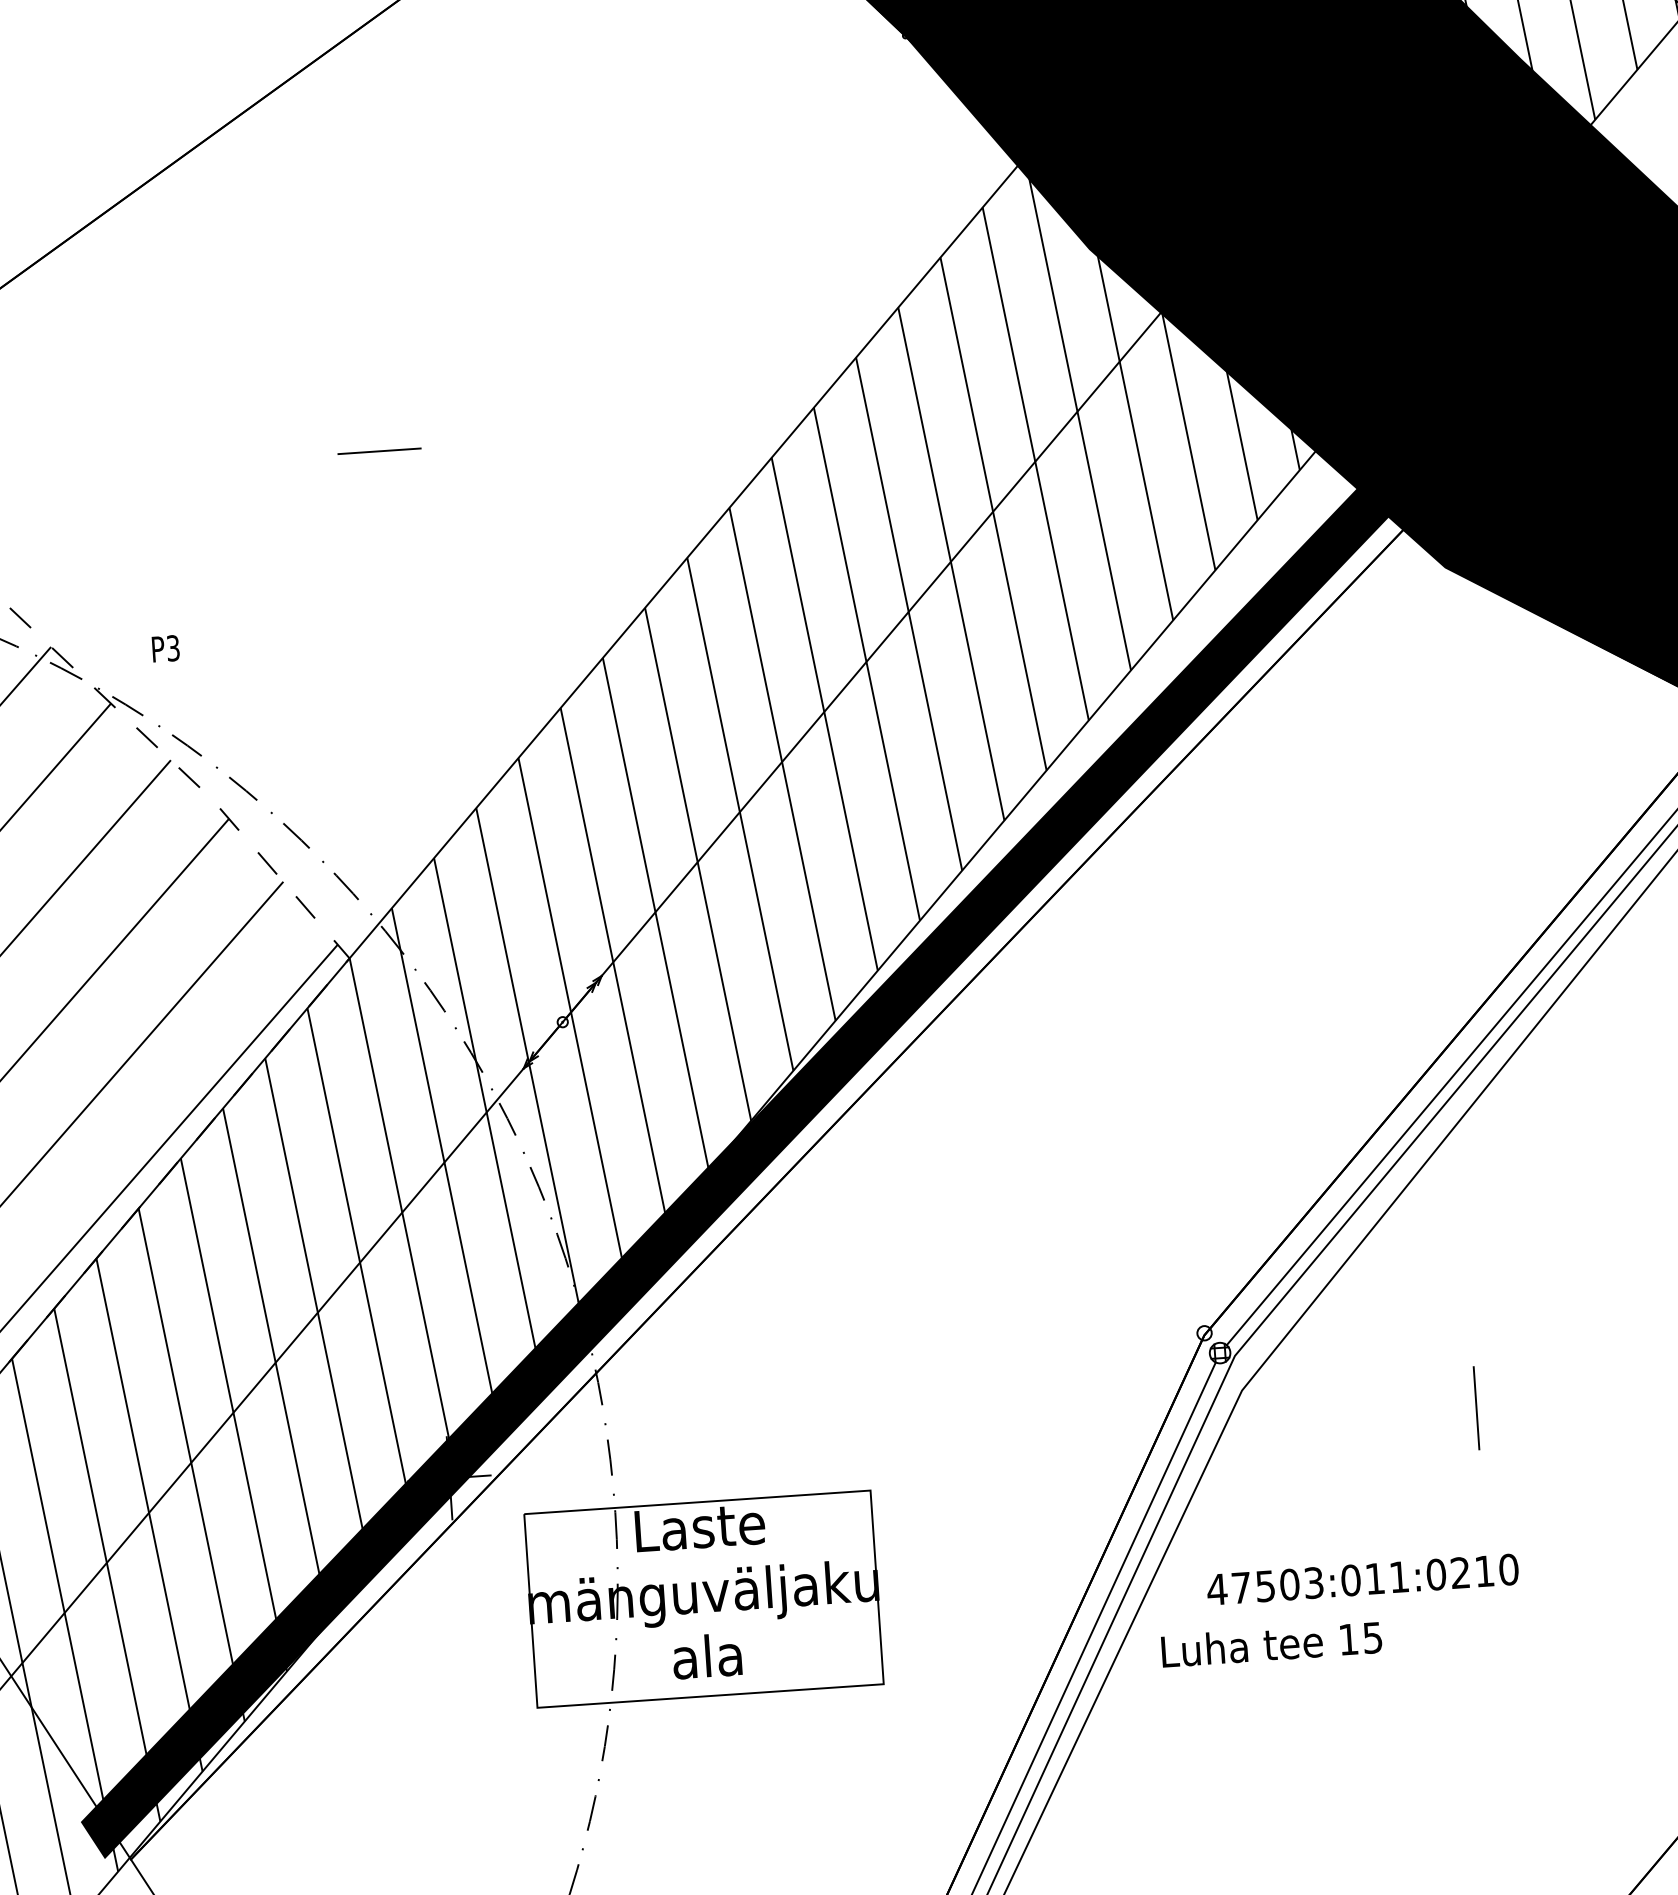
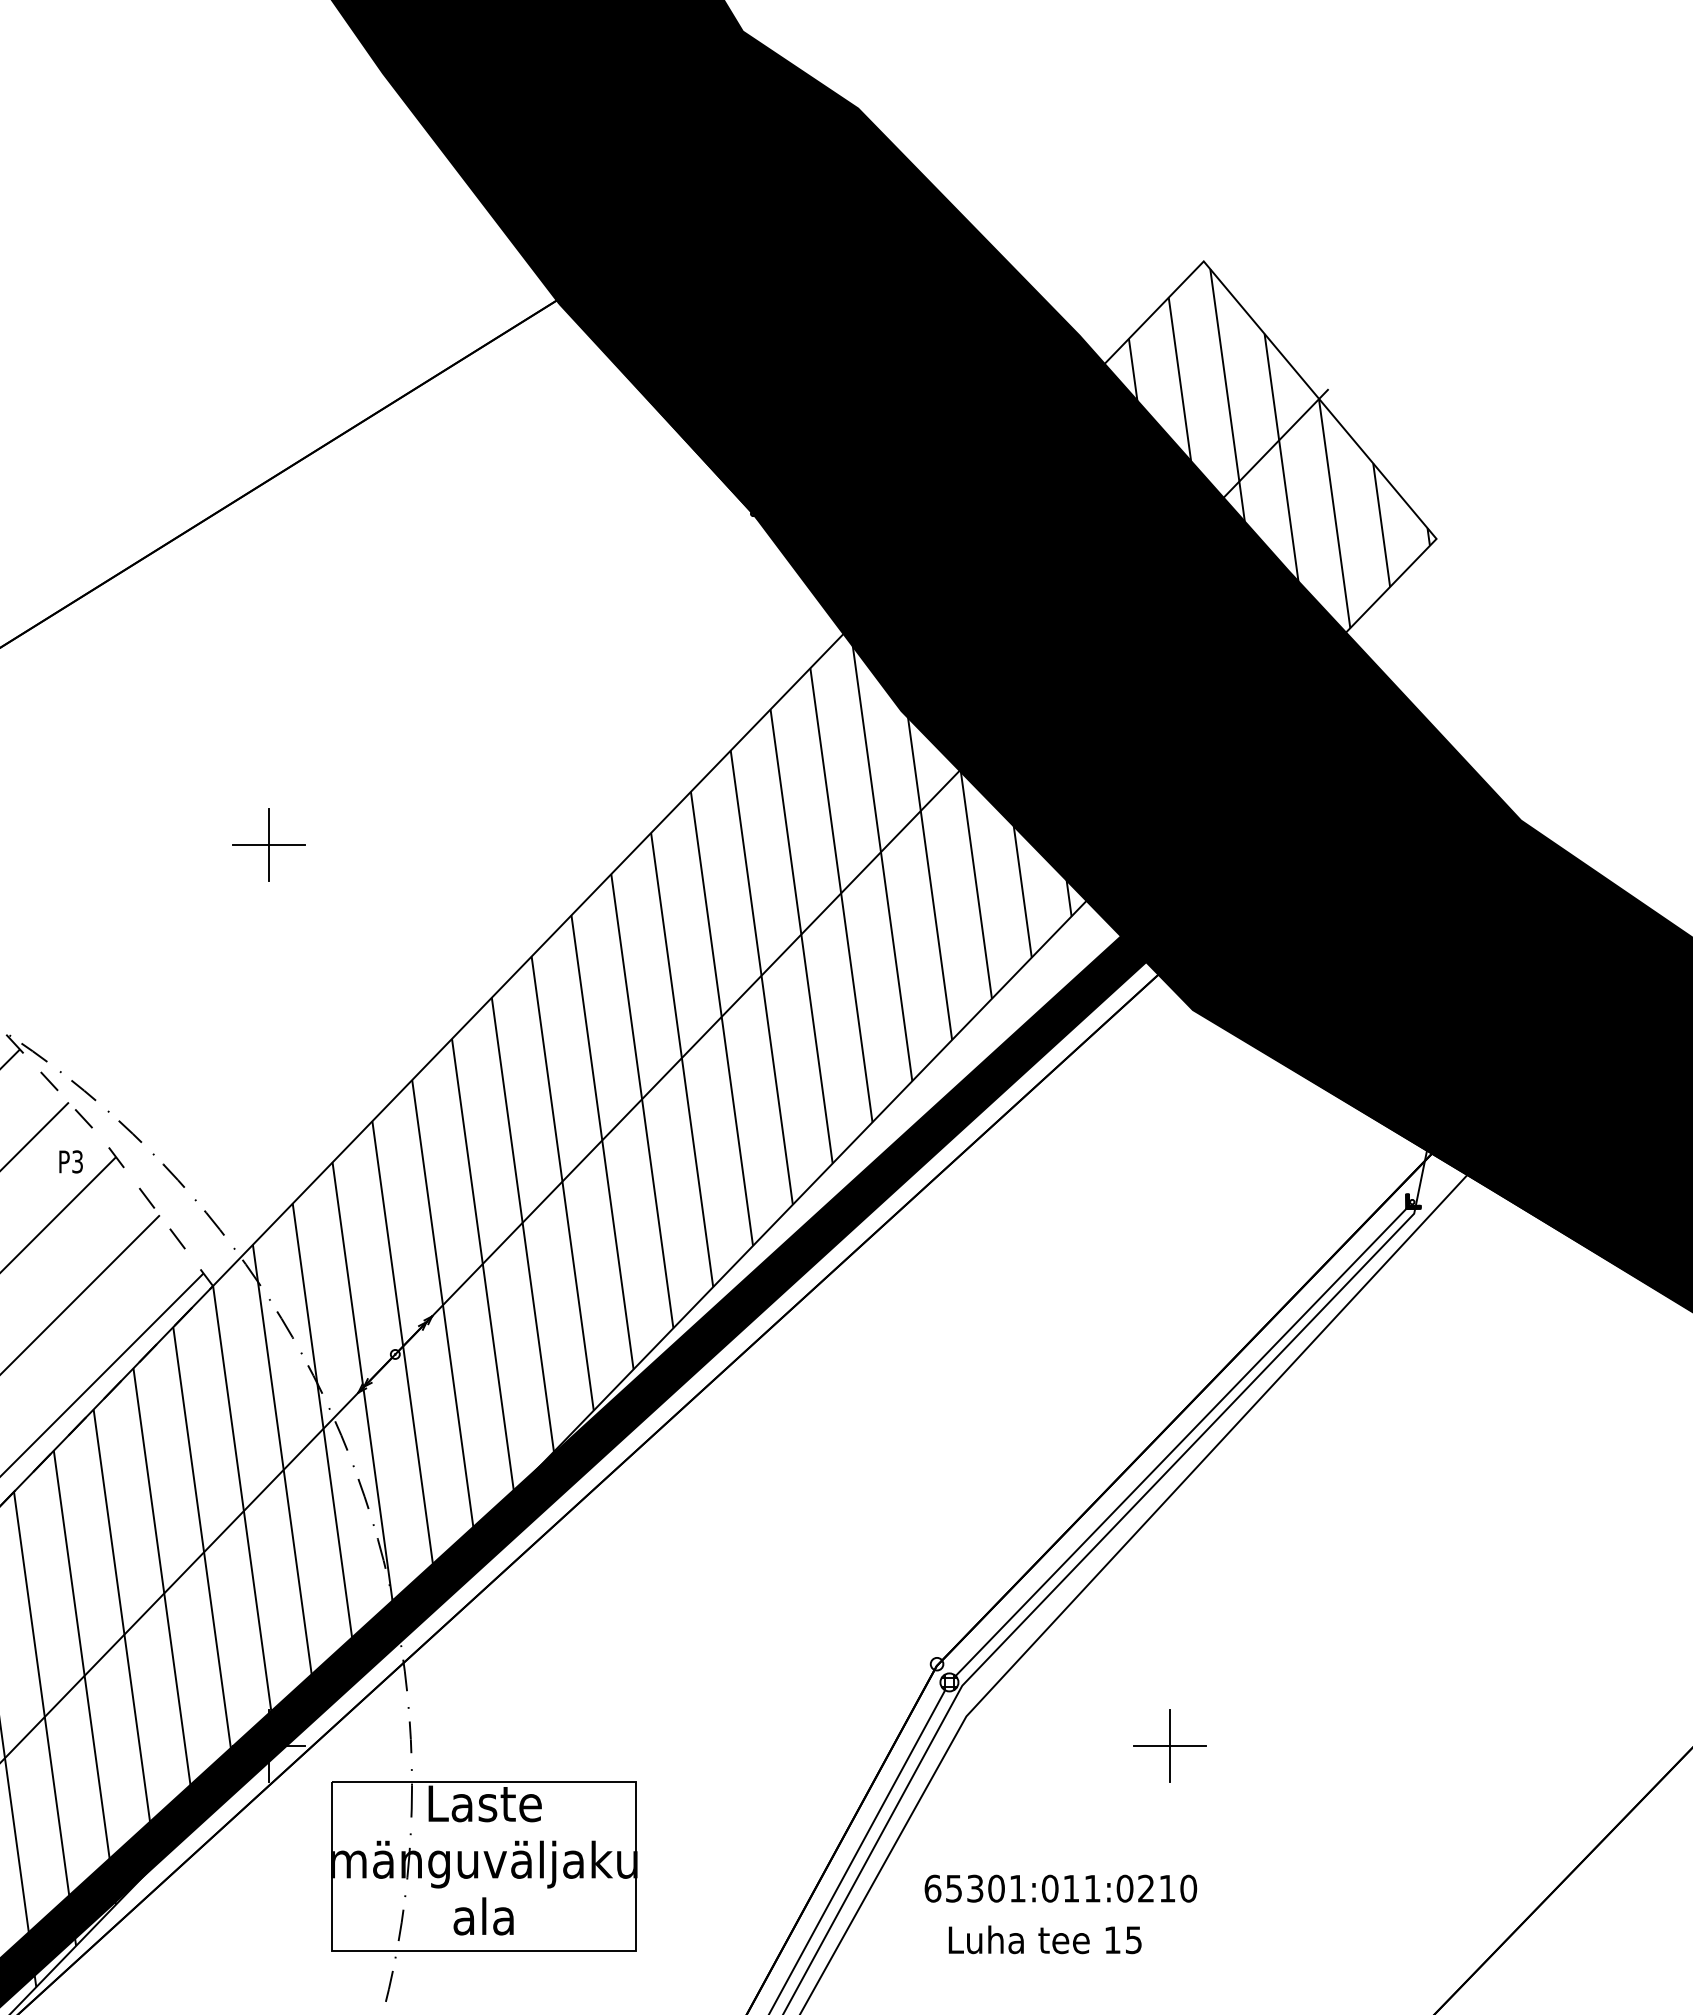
line: (379, 451) -> (269, 845), added
text: (165, 648) -> (70, 1161), moved
line: (1475, 1407) -> (1169, 1745), added
text: (1264, 1586) -> (974, 1888), 47503:011:0210 -> 65301:011:0210
text: (1270, 1644) -> (1044, 1939), moved

